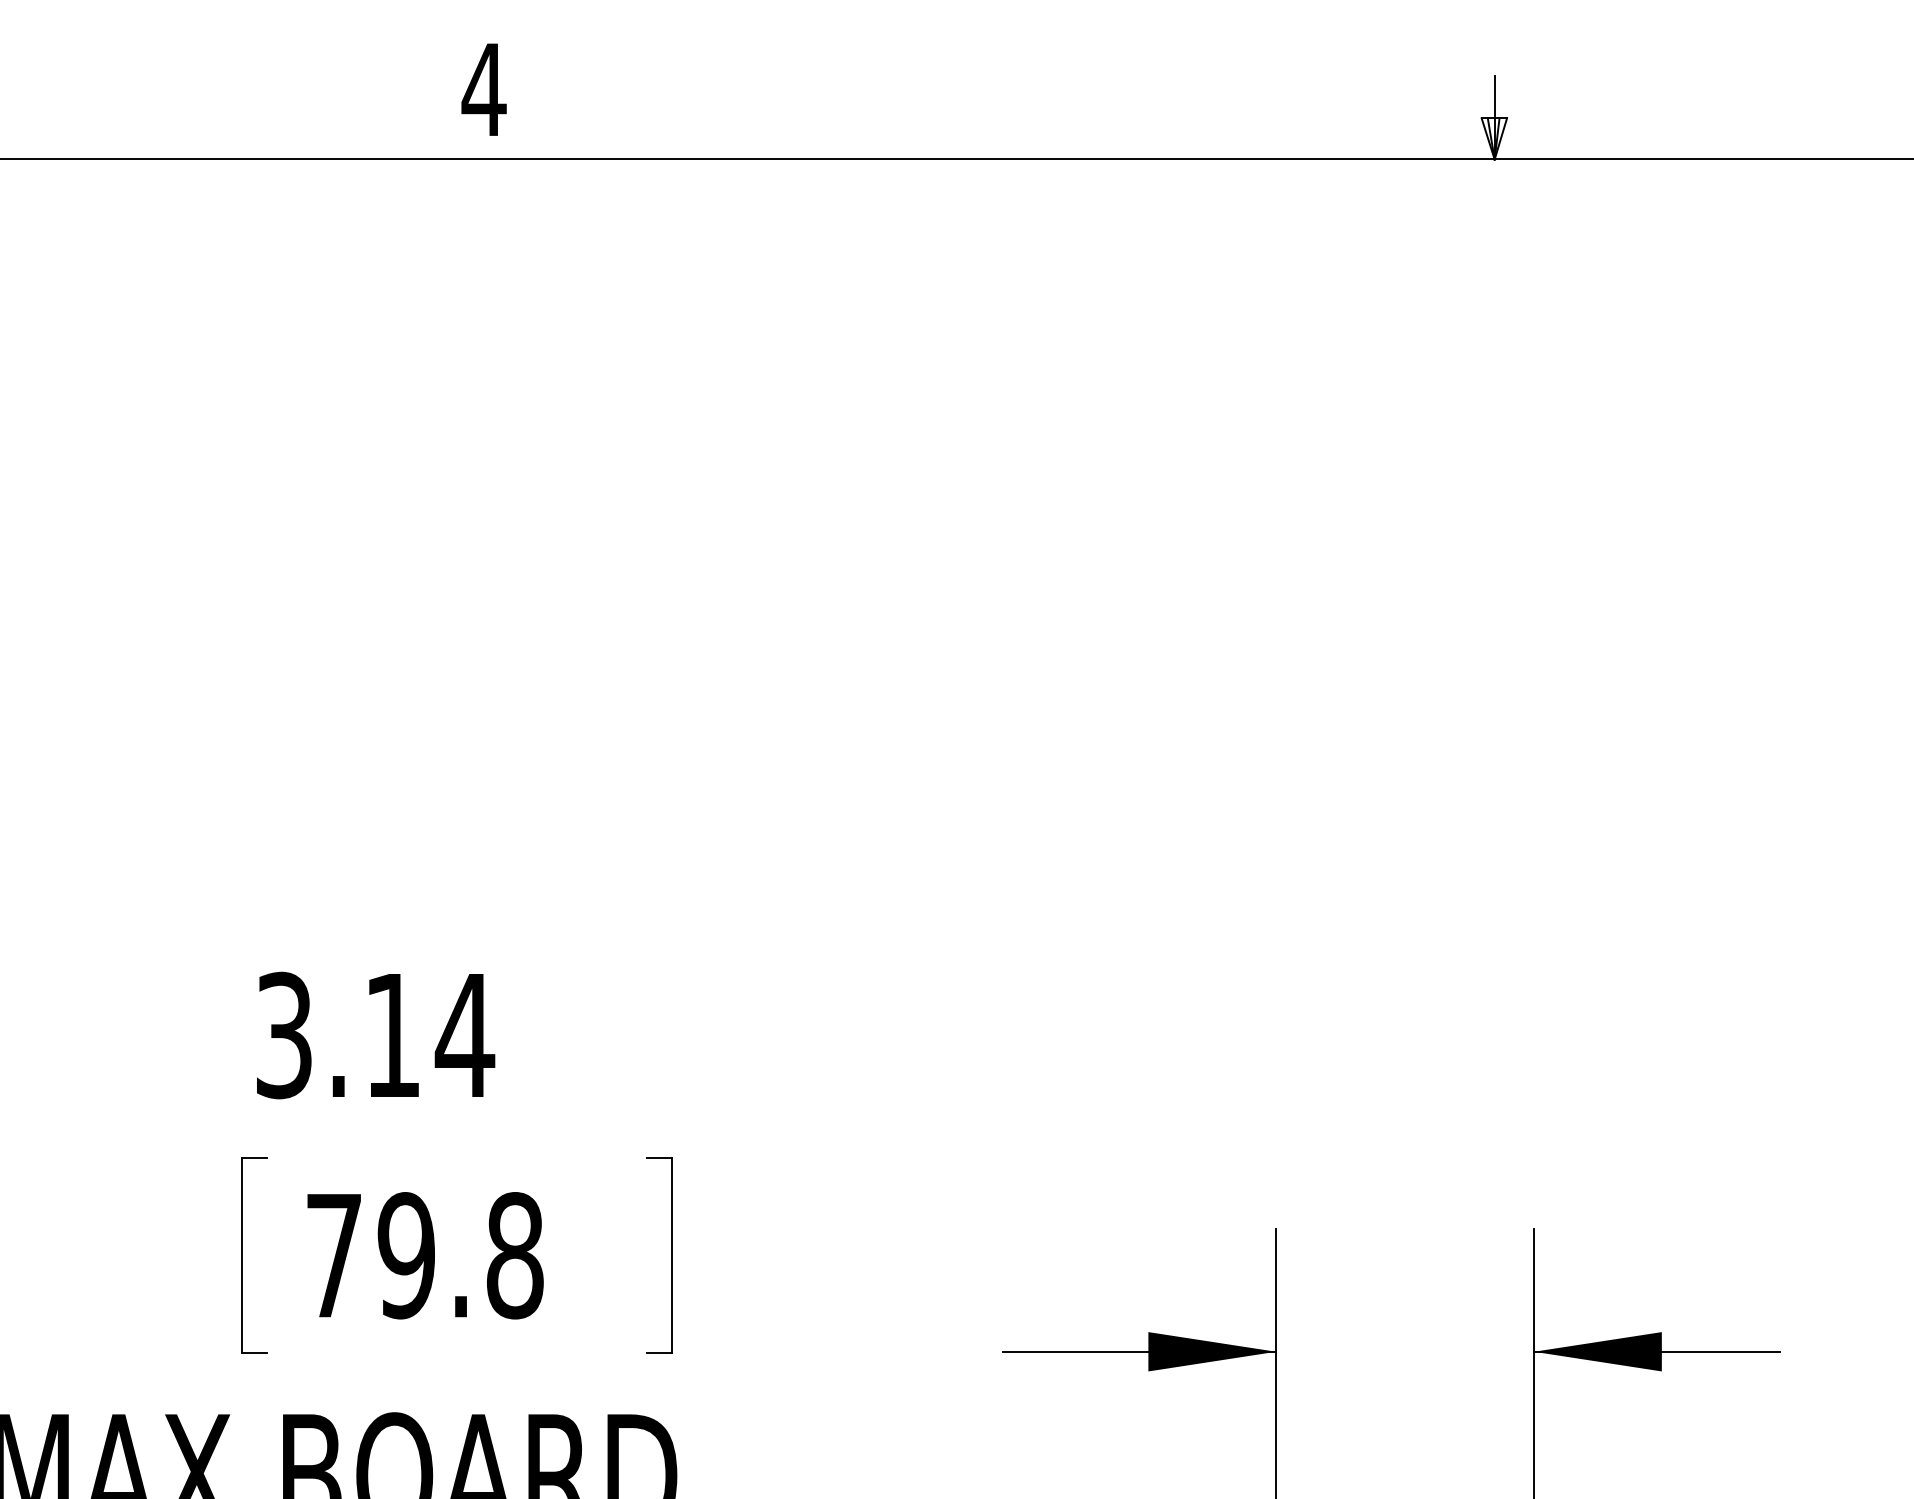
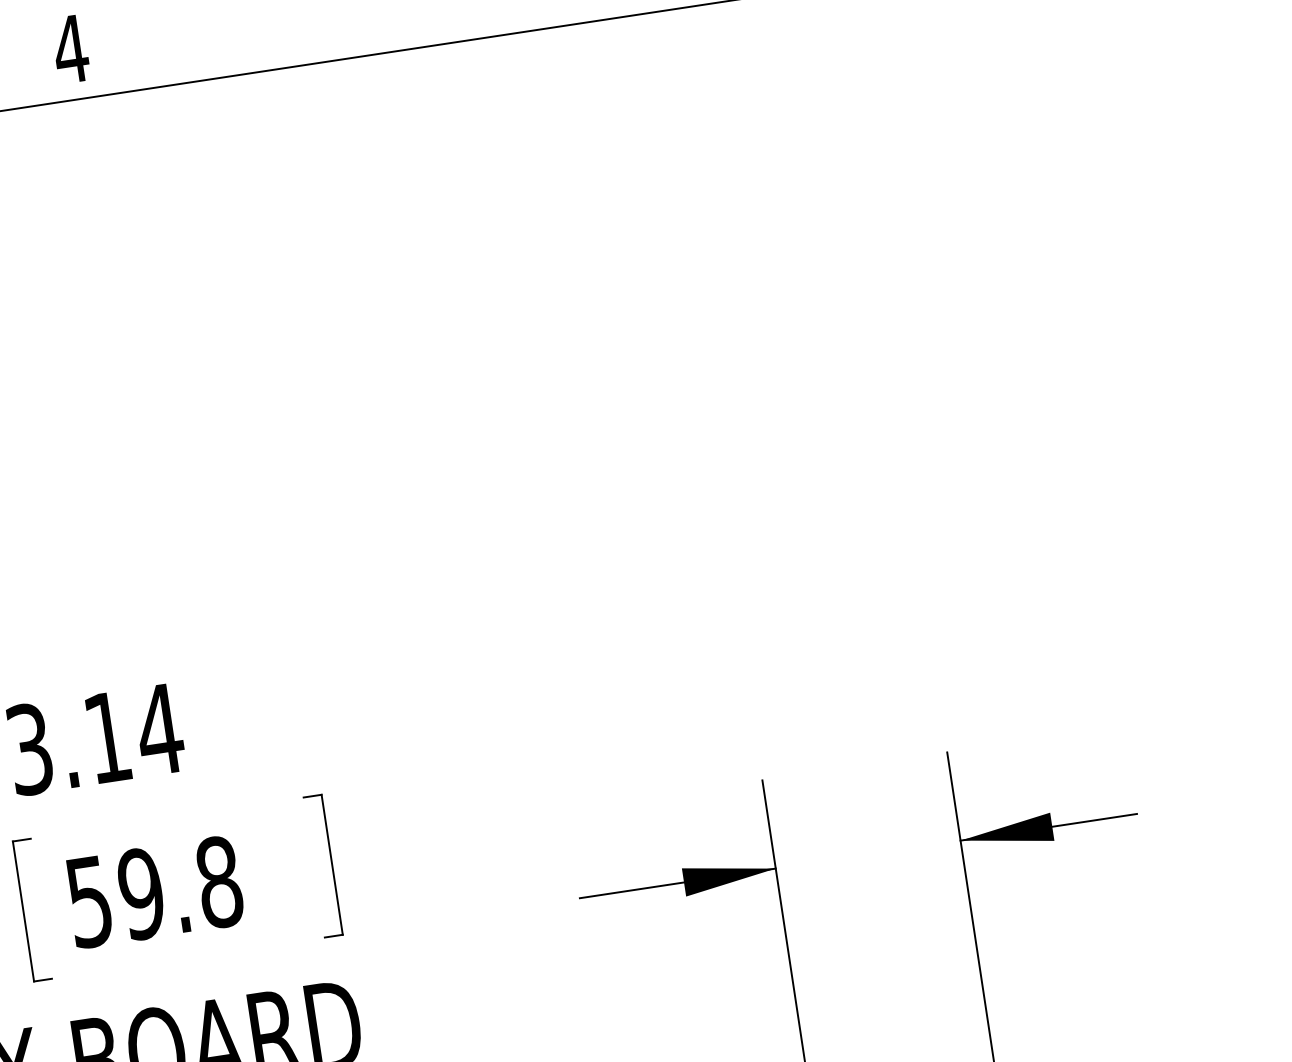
text: (333, 1256) -> (89, 902), 79.8 -> 59.8

